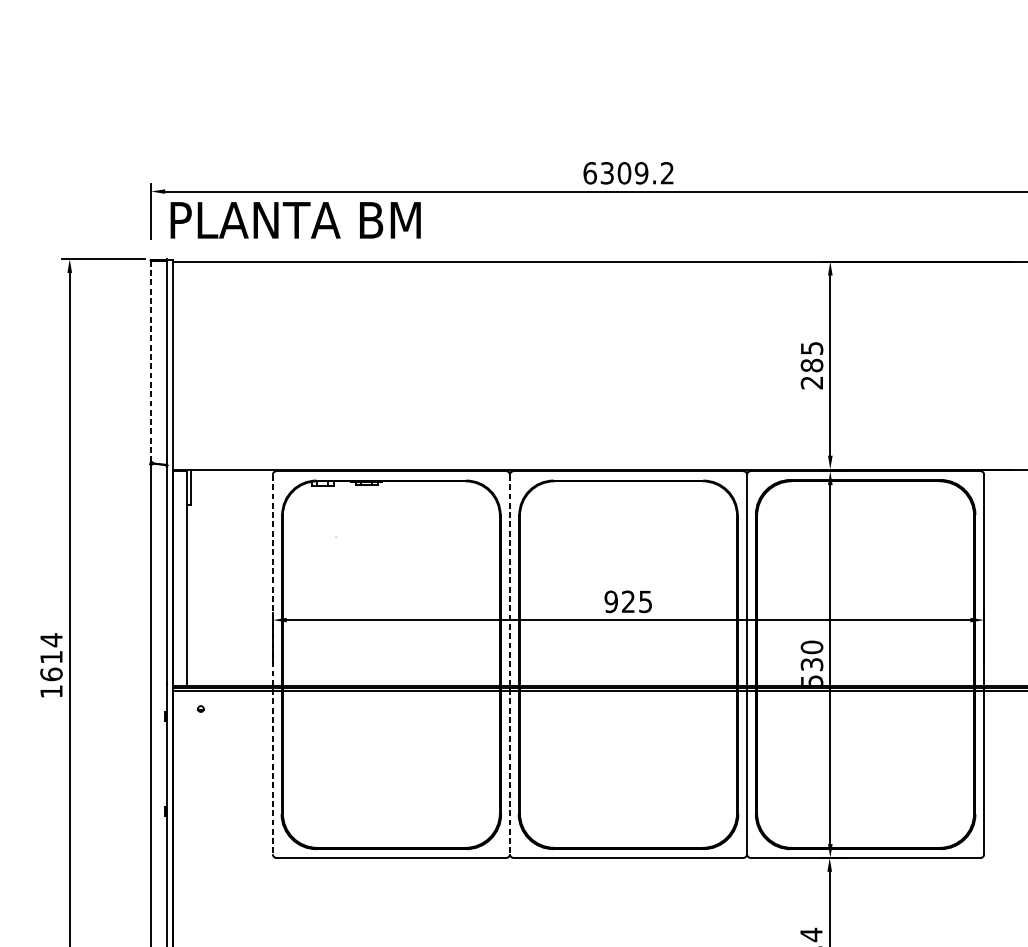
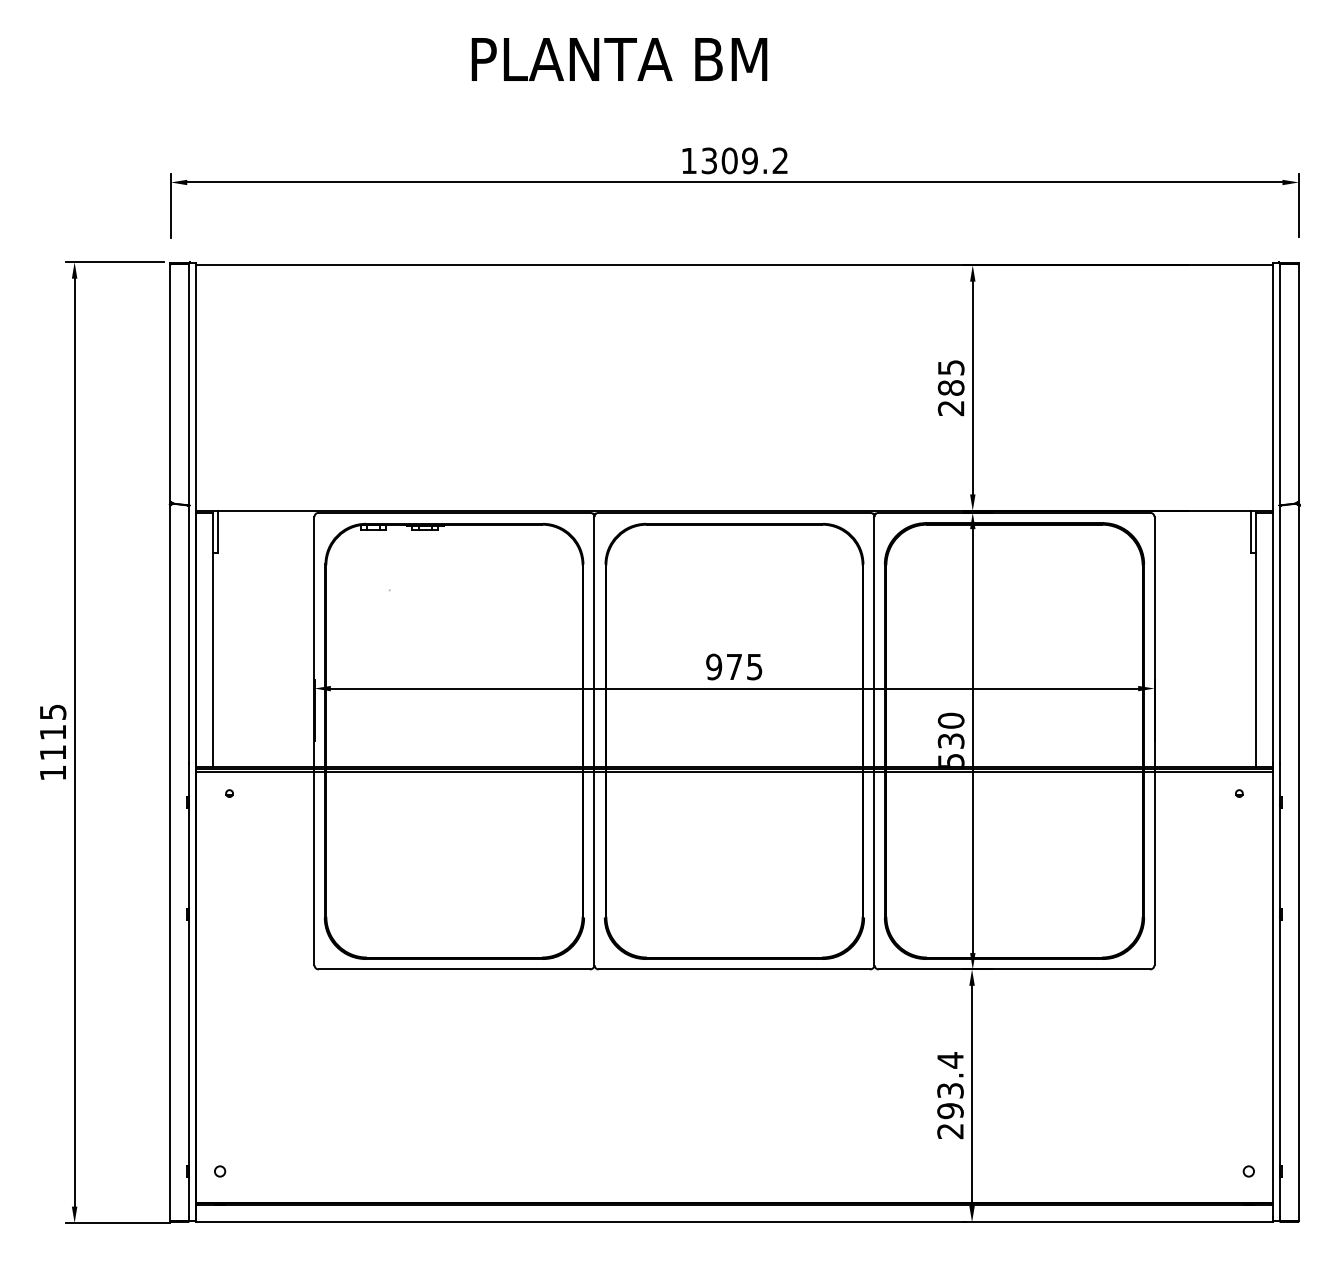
text: (590, 172) -> (689, 160), 6309.2 -> 1309.2
text: (295, 220) -> (619, 59), moved
line: (150, 361) -> (170, 383), dashed -> solid
text: (627, 601) -> (733, 666), 925 -> 975
text: (51, 656) -> (52, 731), 1614 -> 1115
line: (272, 664) -> (314, 741), dashed -> solid
line: (509, 664) -> (594, 741), dashed -> solid

